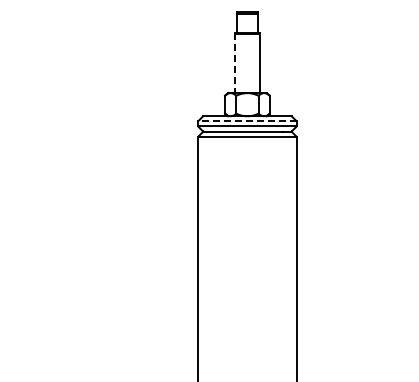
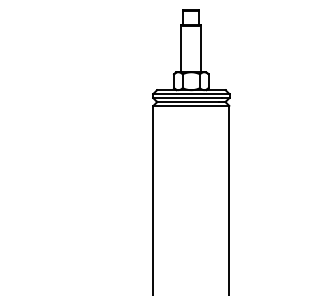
line: (234, 63) -> (181, 49), dashed -> solid
line: (246, 121) -> (190, 94), dashed -> solid

